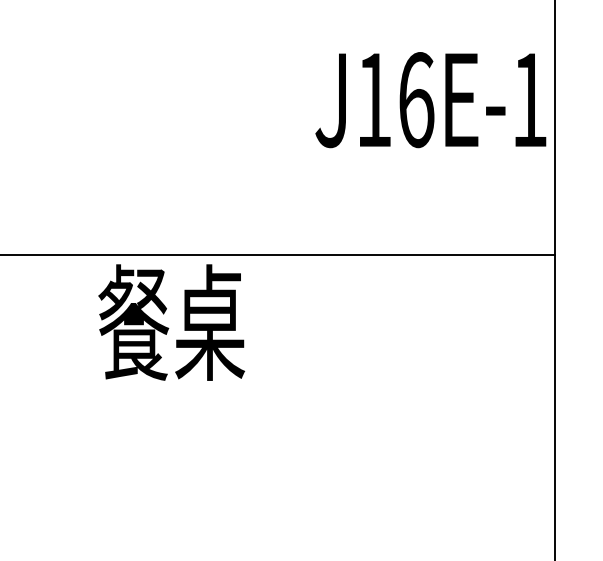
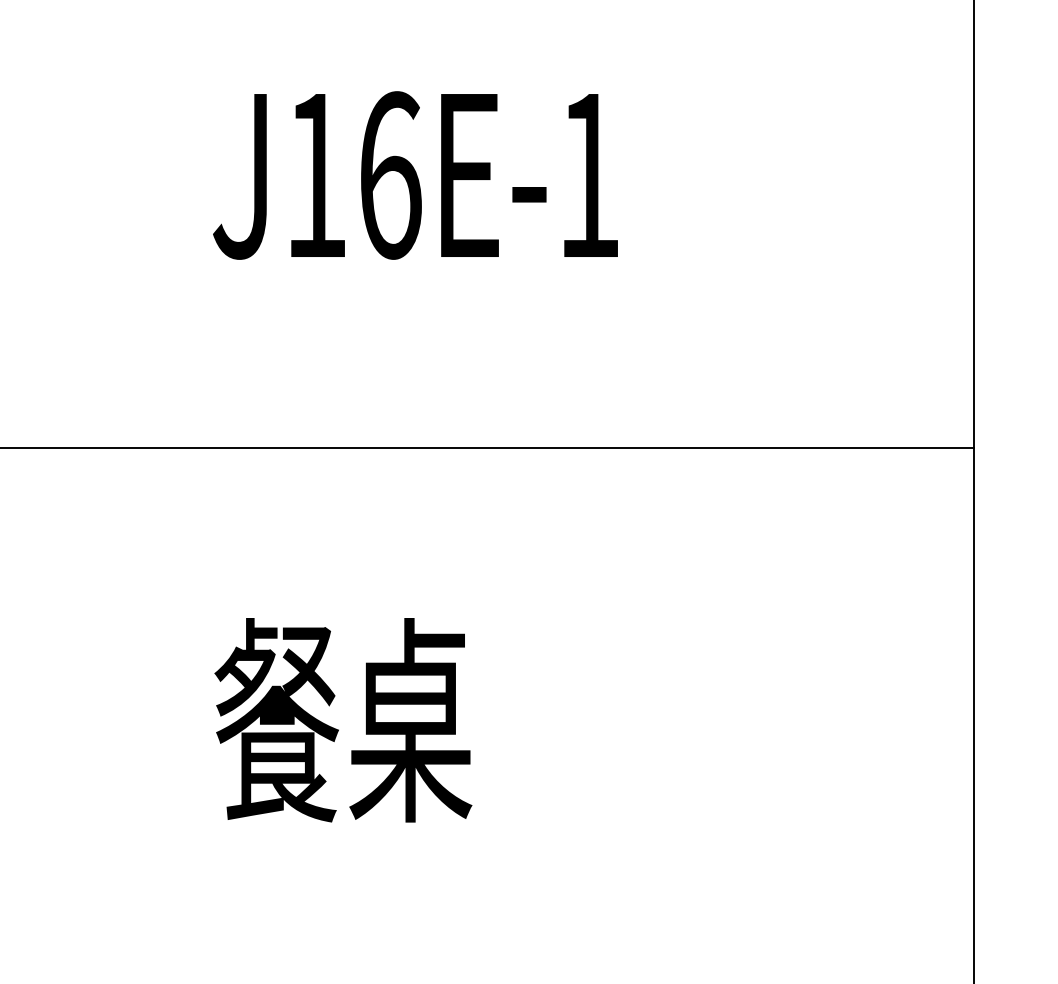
text: (430, 100) -> (414, 176), moved
text: (171, 322) -> (343, 720), moved

